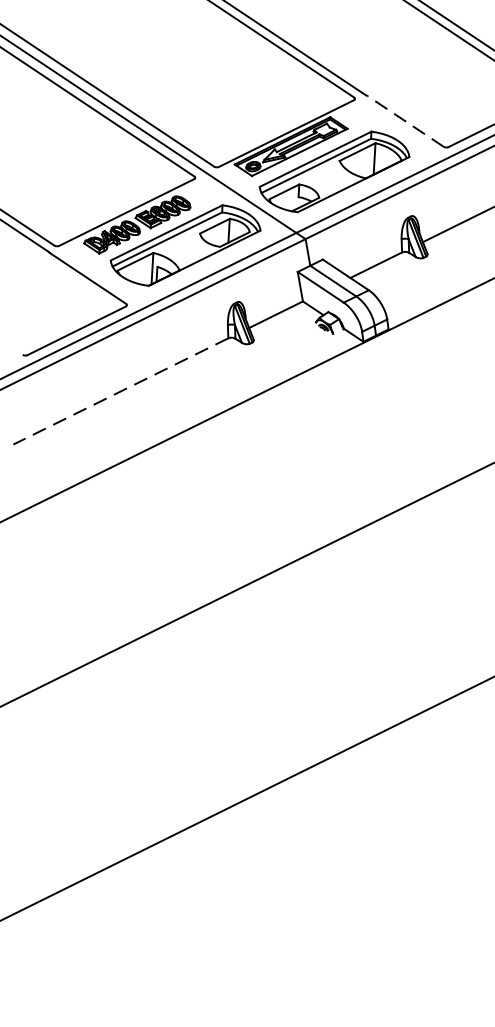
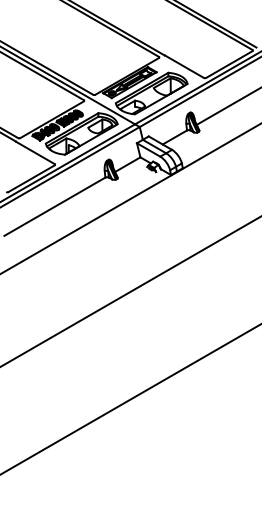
line: (405, 120) -> (184, 66), dashed -> solid
line: (120, 390) -> (54, 206), dashed -> solid

